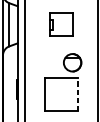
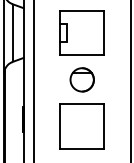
part: (60, 24) -> (81, 32), size x1.43
part: (72, 62) -> (81, 79), moved
line: (78, 94) -> (104, 126), dashed -> solid

